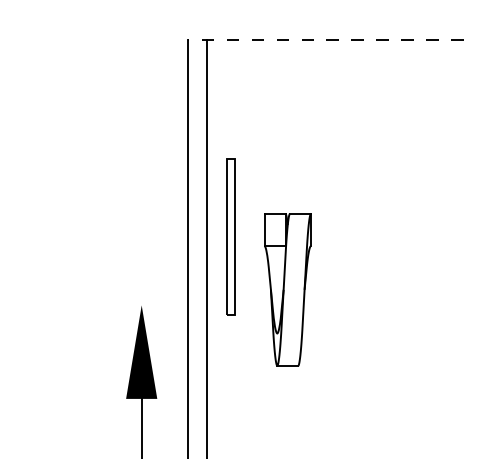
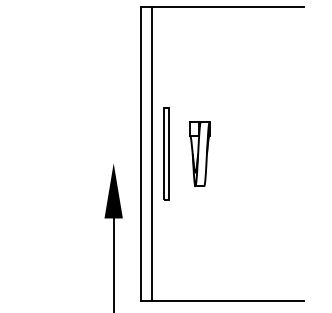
line: (324, 41) -> (221, 7), dashed -> solid
part: (231, 236) -> (166, 153), moved
part: (287, 288) -> (199, 153), size x0.71

